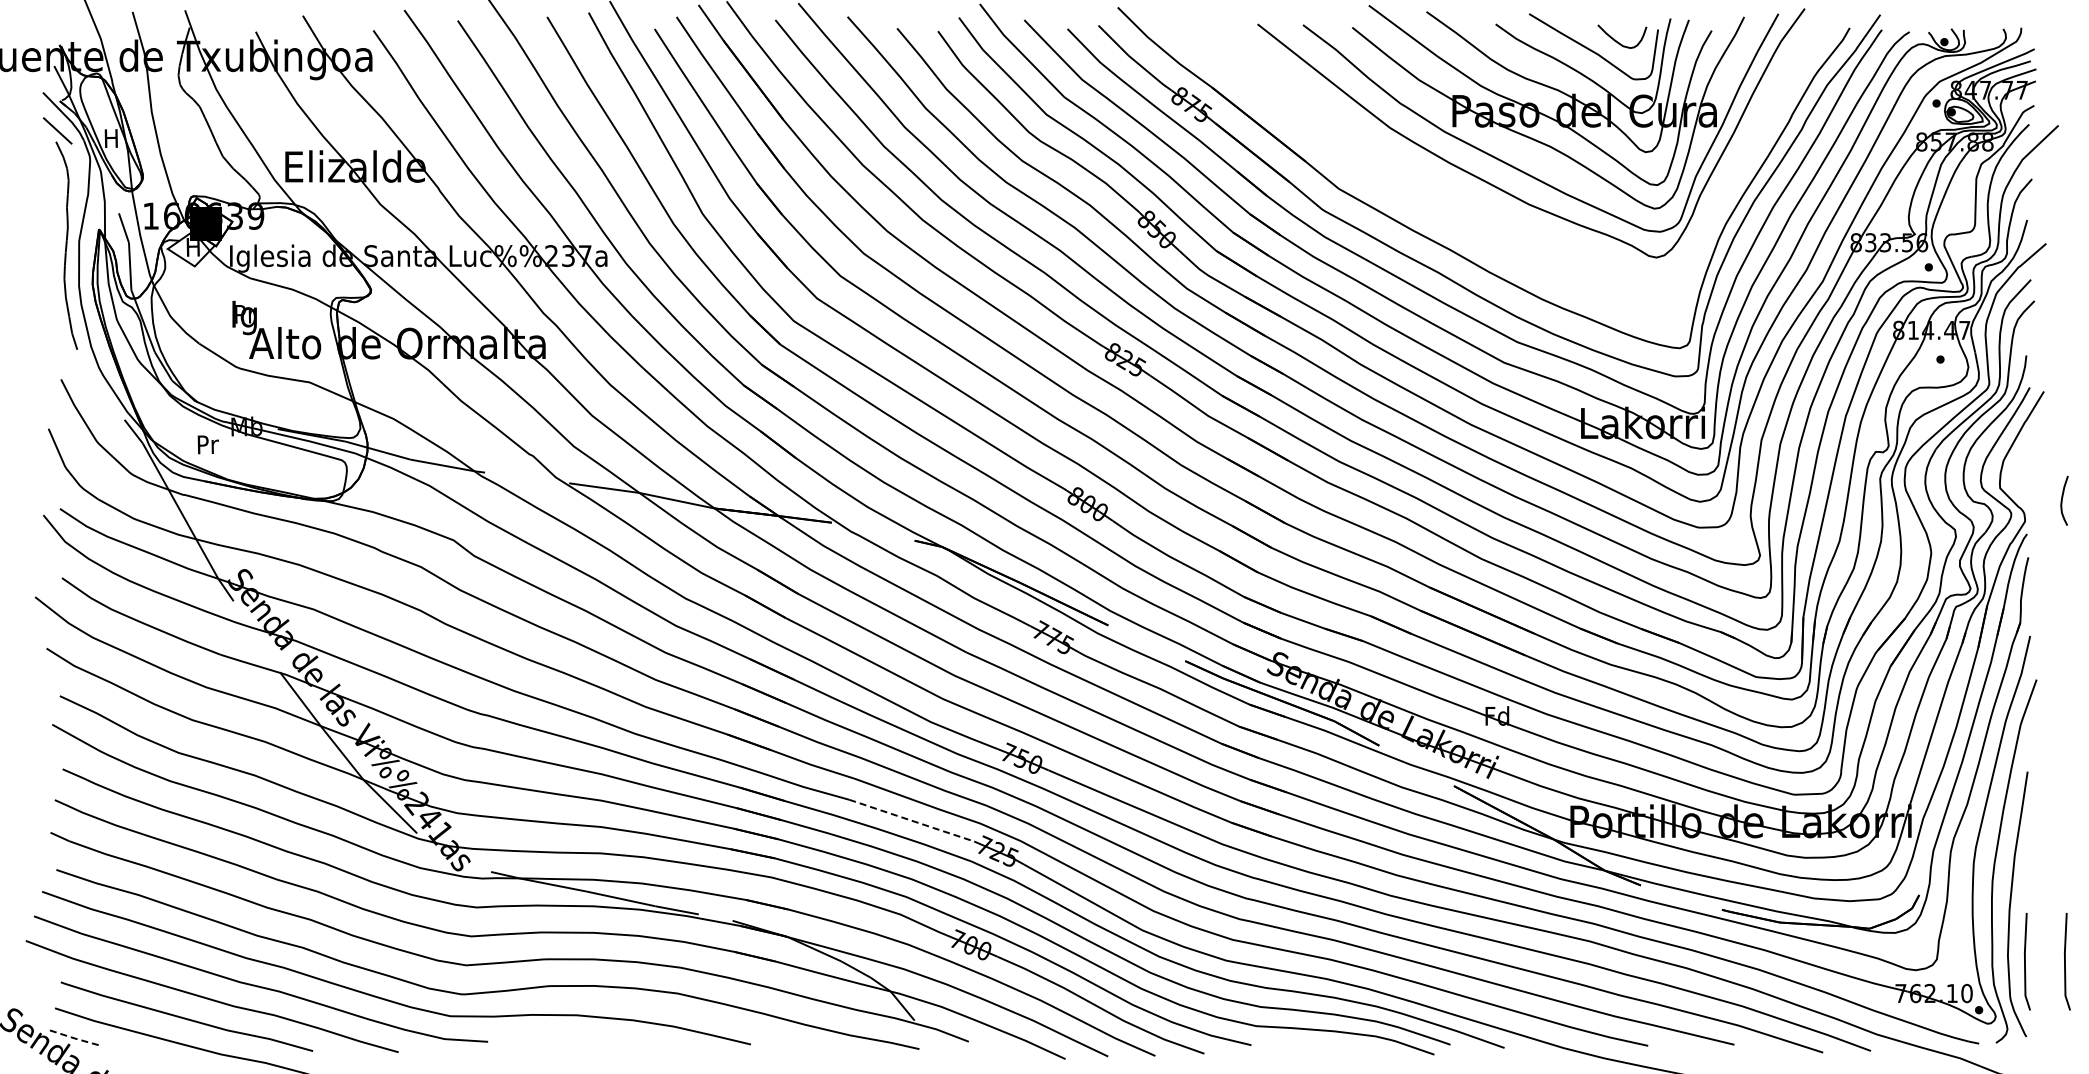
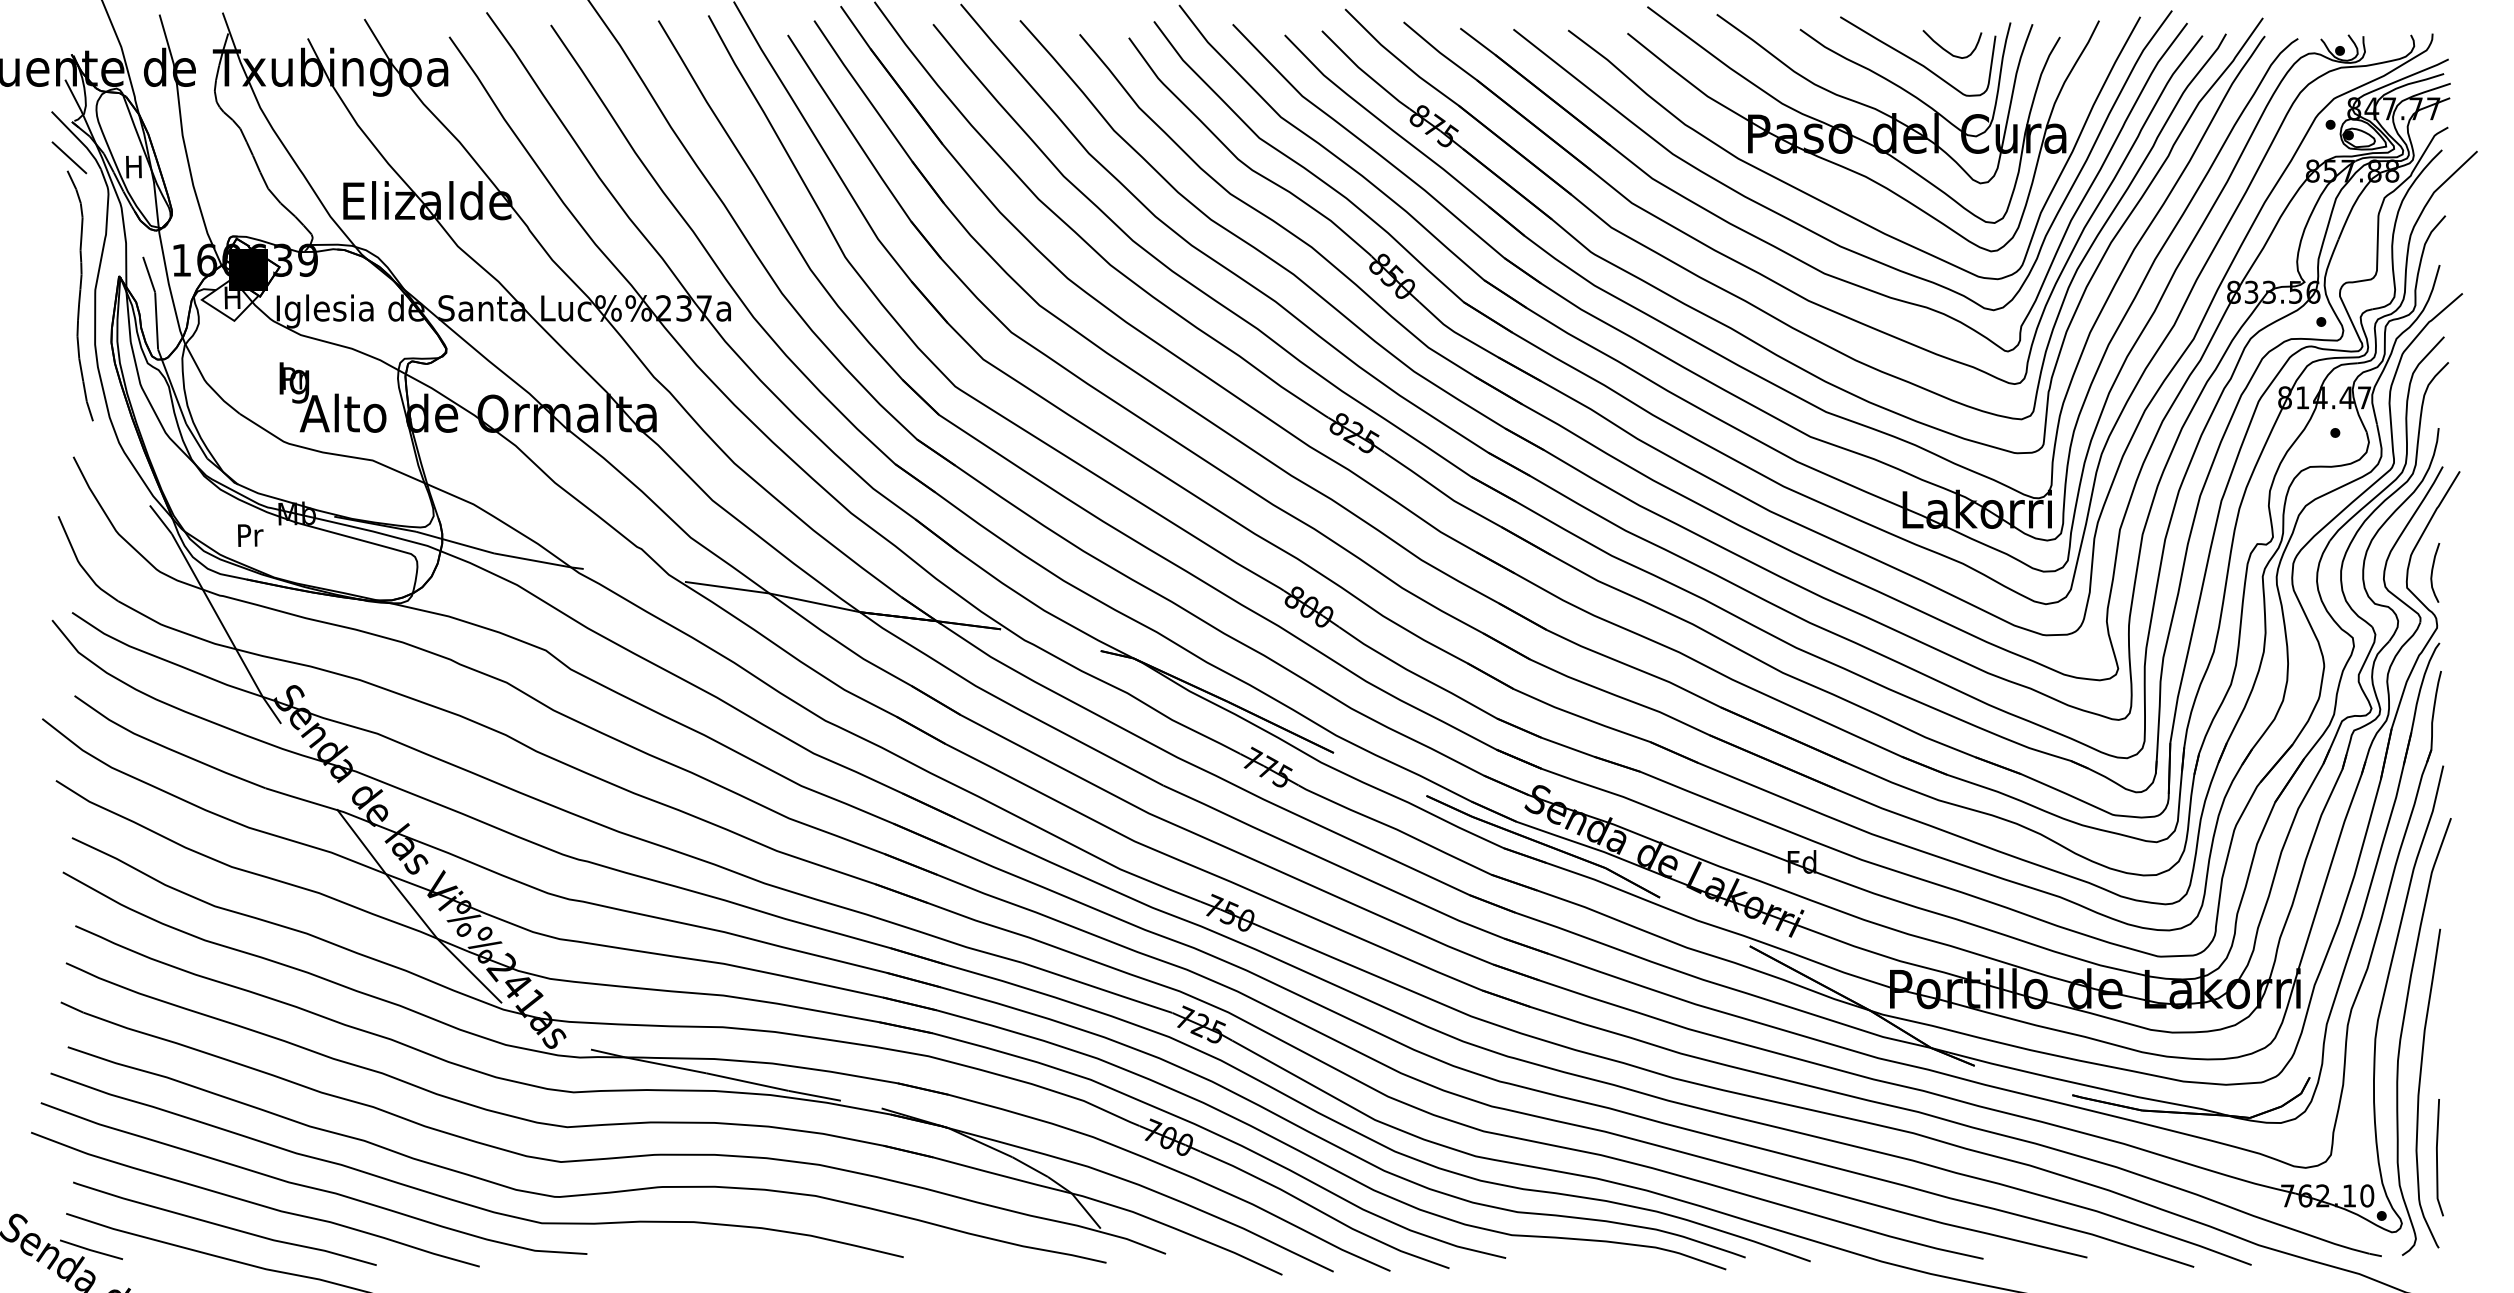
part: (1480, 206) -> (1781, 248), added
curve: (2062, 500) -> (2432, 572), moved
line: (912, 820) -> (1098, 987), dashed -> solid
line: (2065, 961) -> (2485, 1157), removed
line: (75, 1038) -> (90, 1250), dashed -> solid

